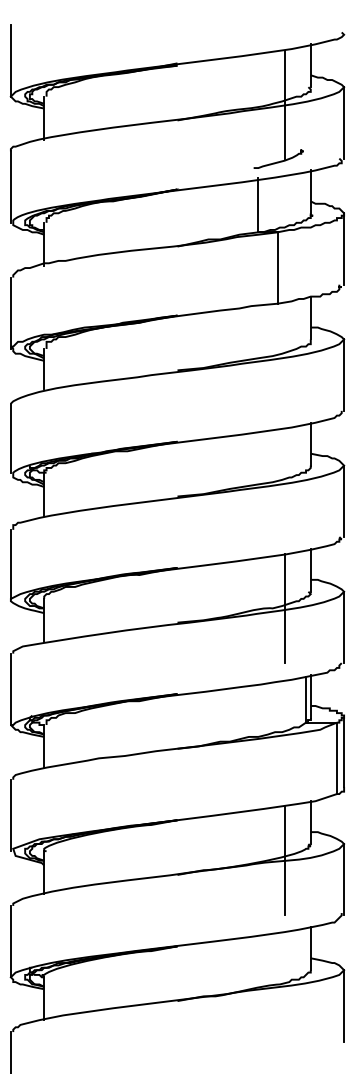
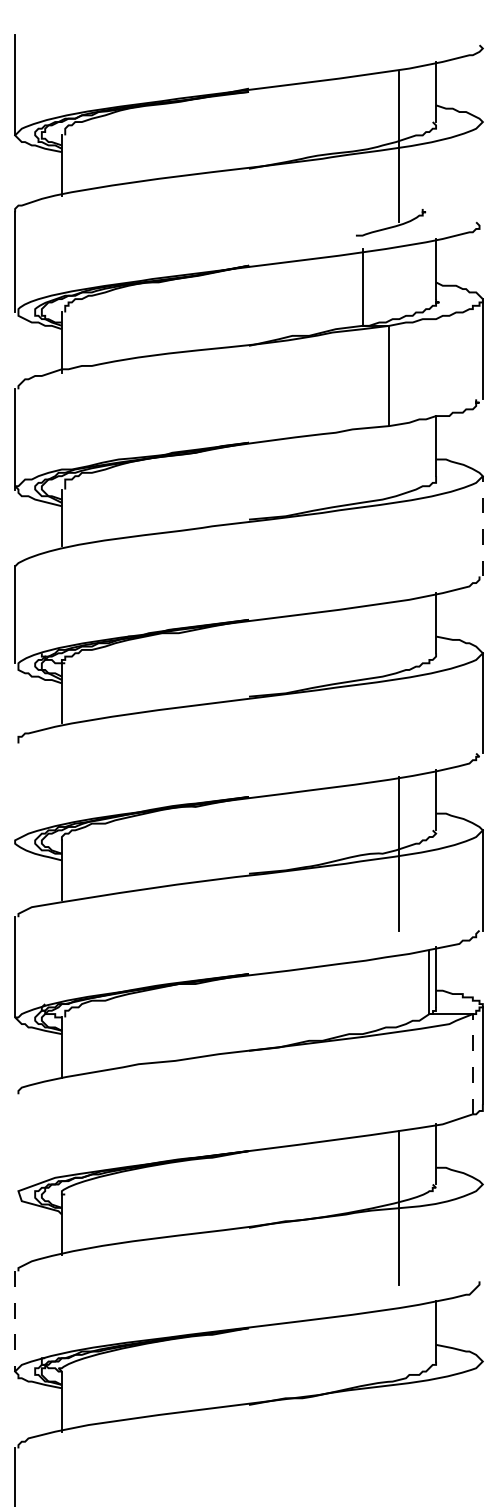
line: (343, 123) -> (482, 172), removed
line: (343, 374) -> (482, 525), solid -> dashed
line: (11, 564) -> (15, 791), removed
line: (336, 757) -> (472, 1063), solid -> dashed
line: (11, 815) -> (15, 1144), removed
line: (343, 879) -> (482, 1234), removed
line: (11, 941) -> (15, 1321), solid -> dashed
line: (343, 1005) -> (482, 1411), removed

